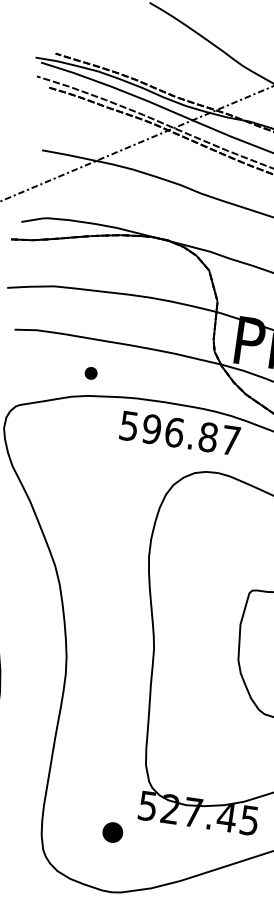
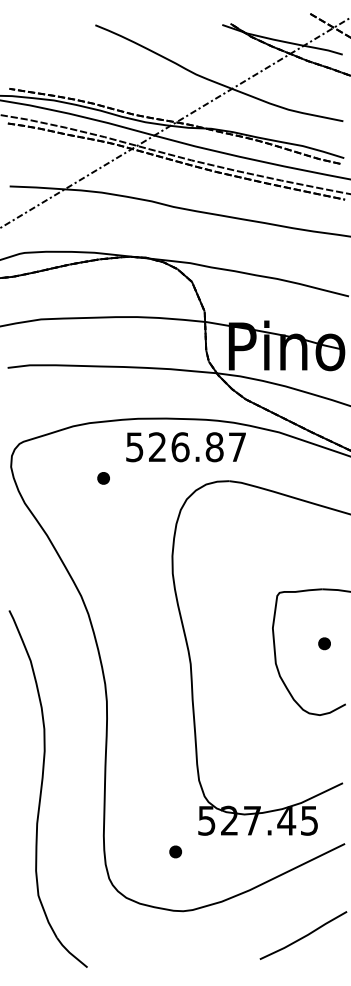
part: (90, 373) -> (103, 478), moved
text: (151, 429) -> (157, 447), 596.87 -> 526.87
part: (112, 832) -> (175, 851), size x0.62

